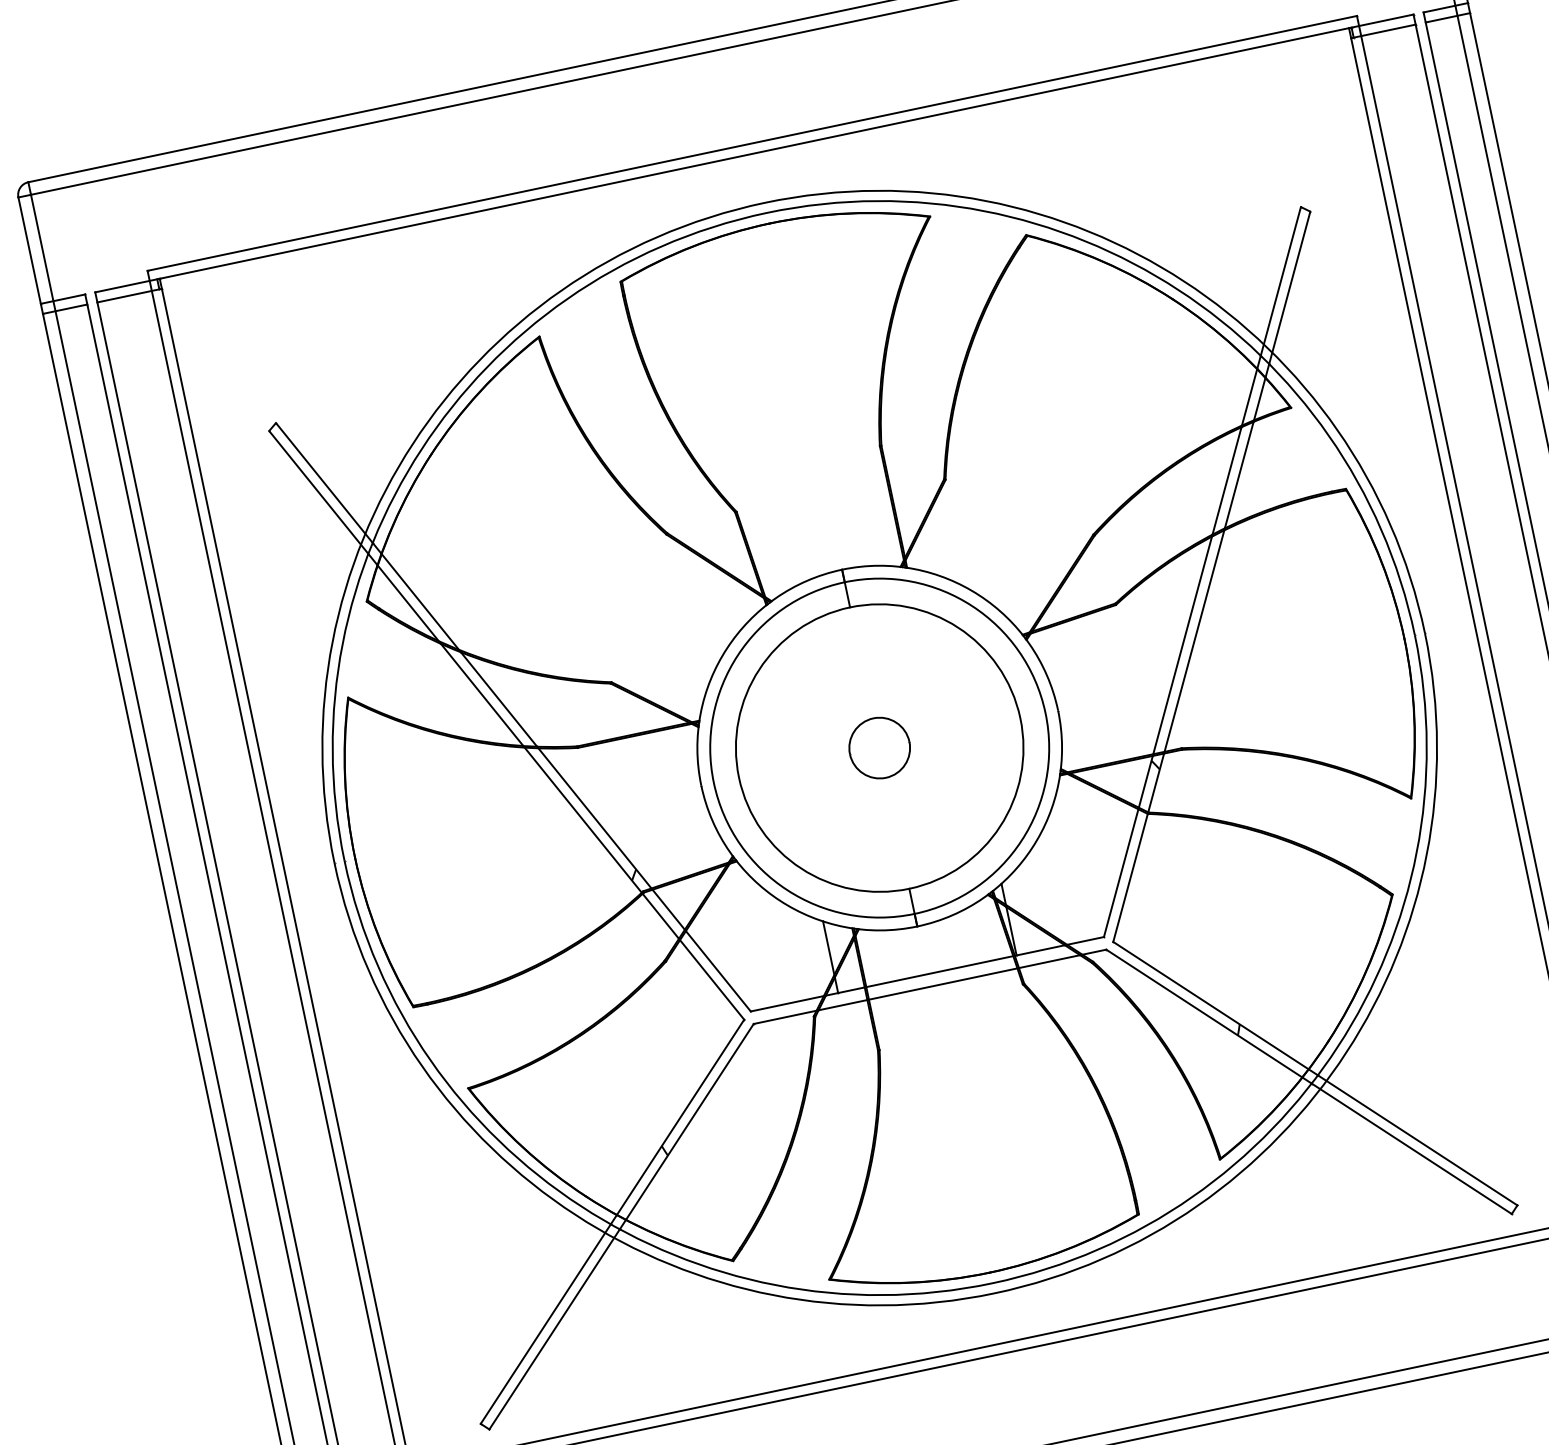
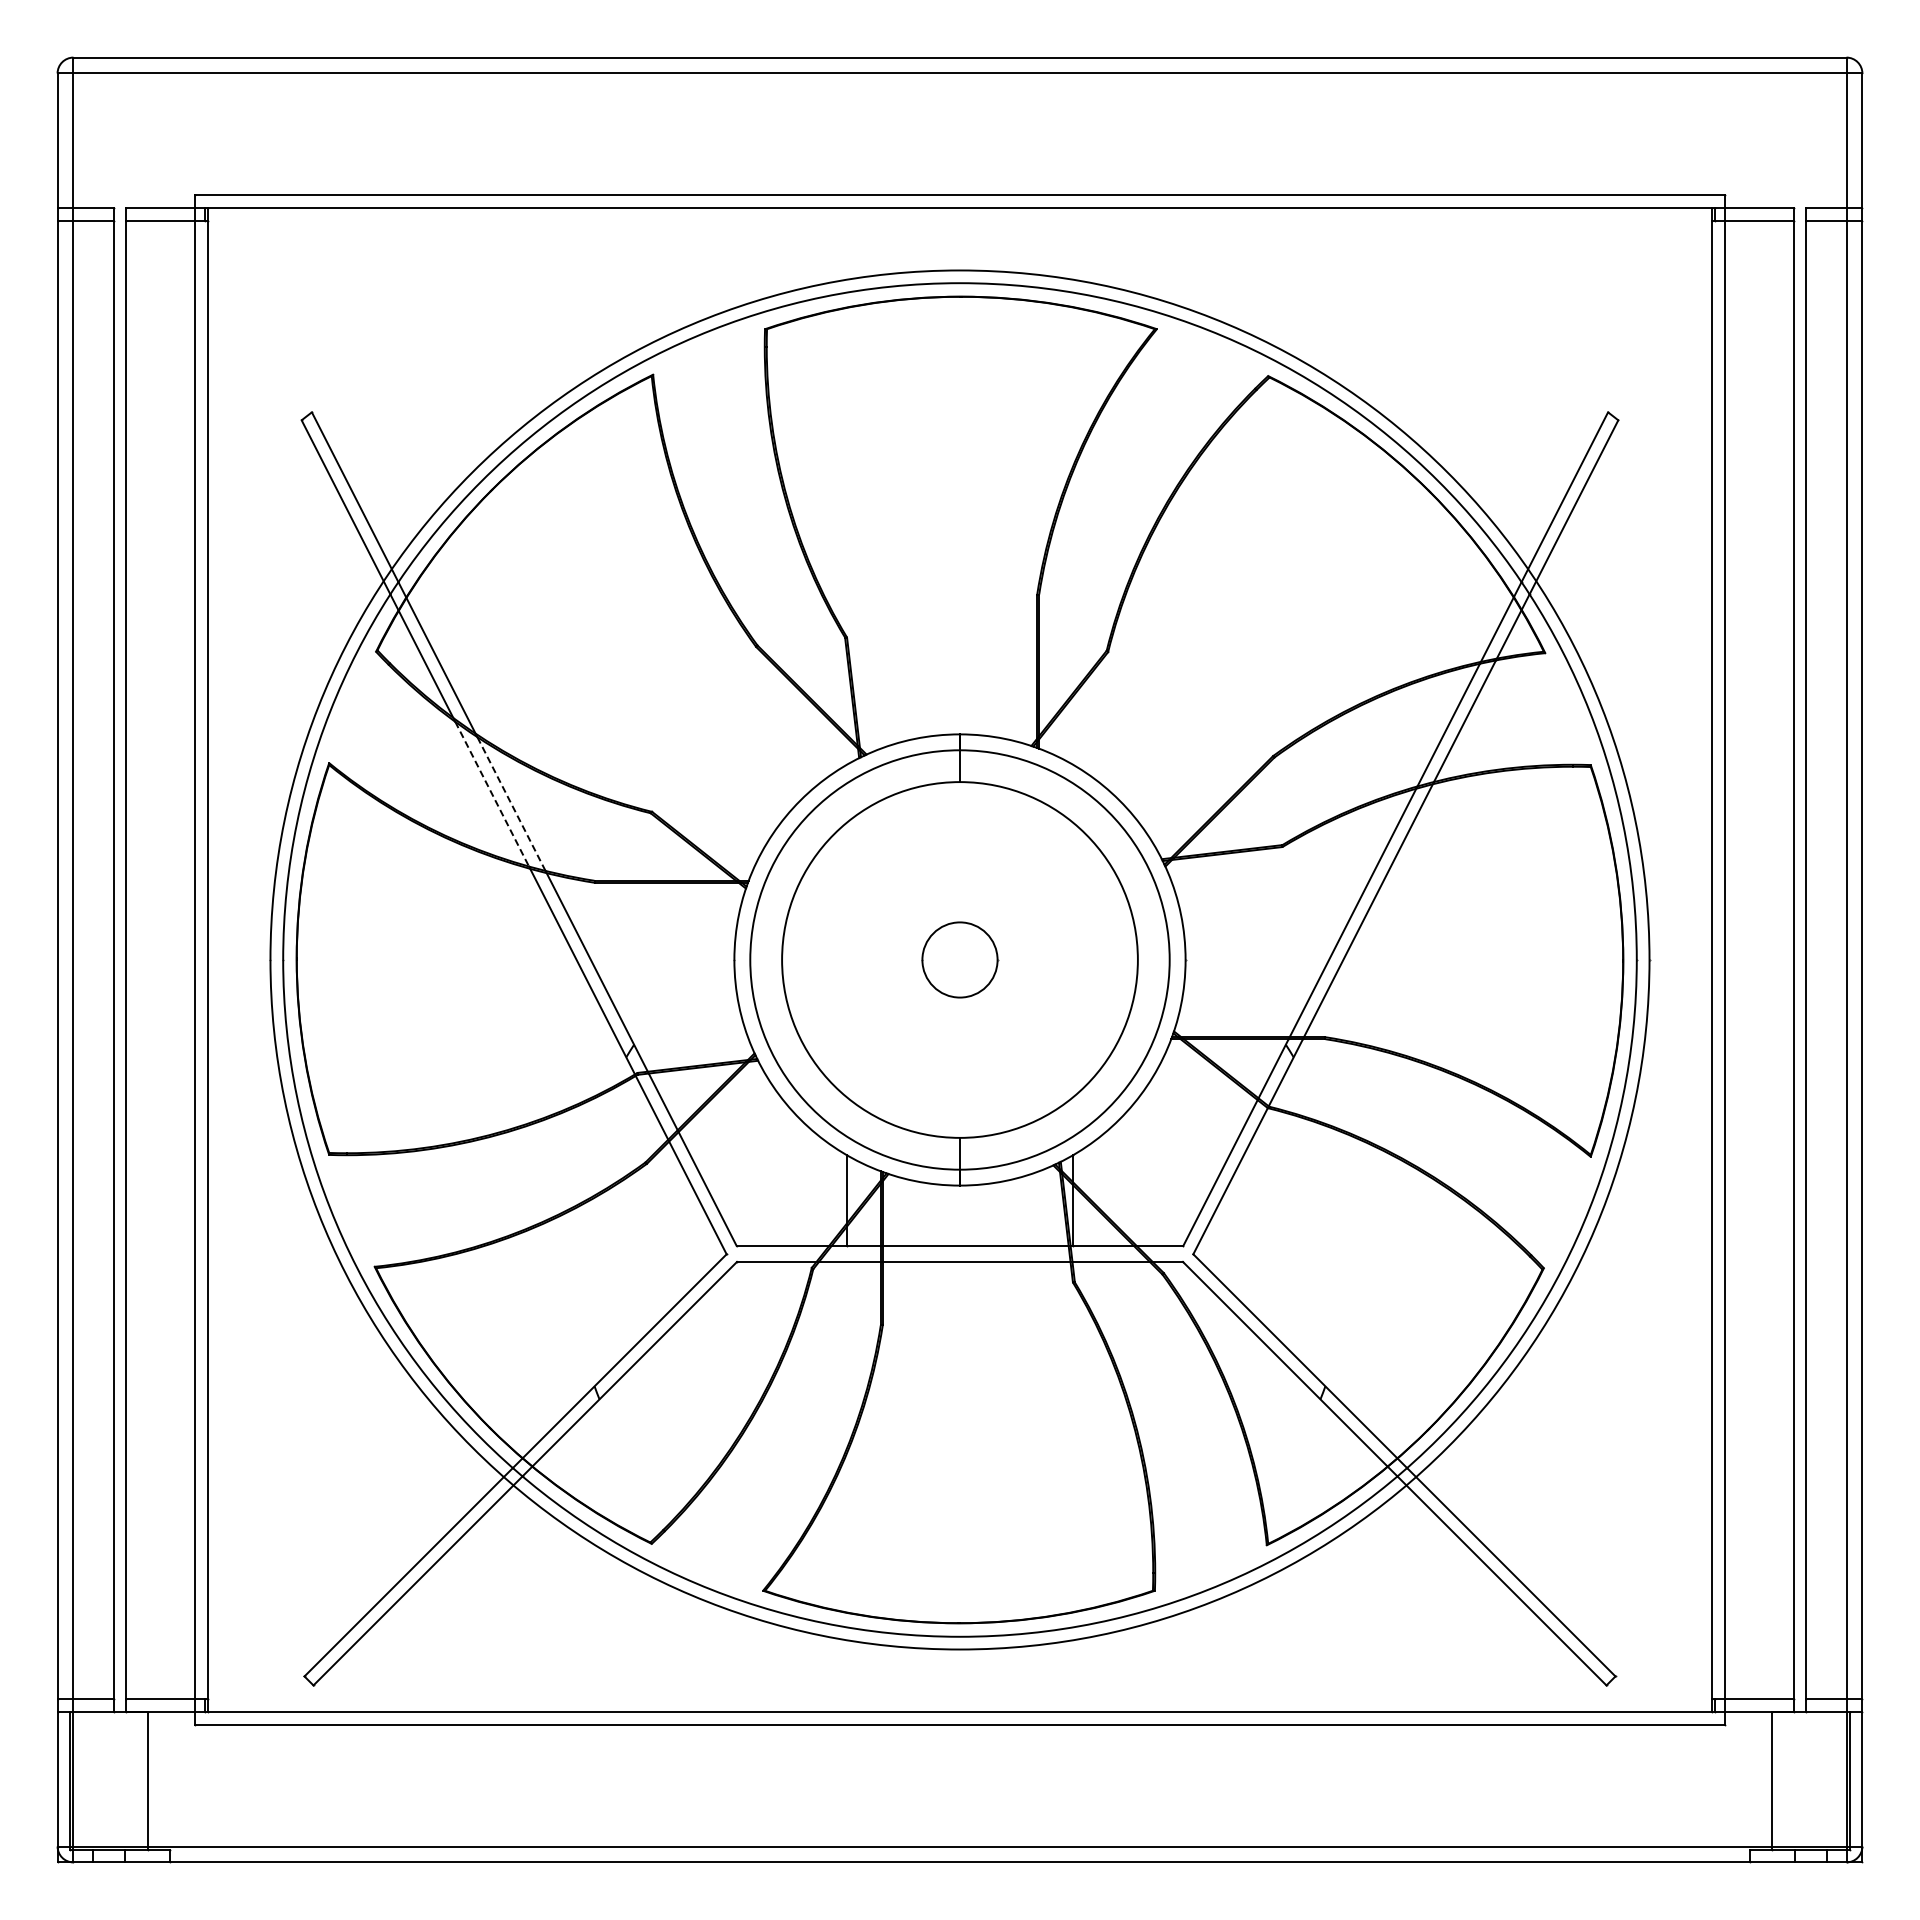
line: (482, 695) -> (492, 794), solid -> dashed
line: (499, 699) -> (511, 803), solid -> dashed

